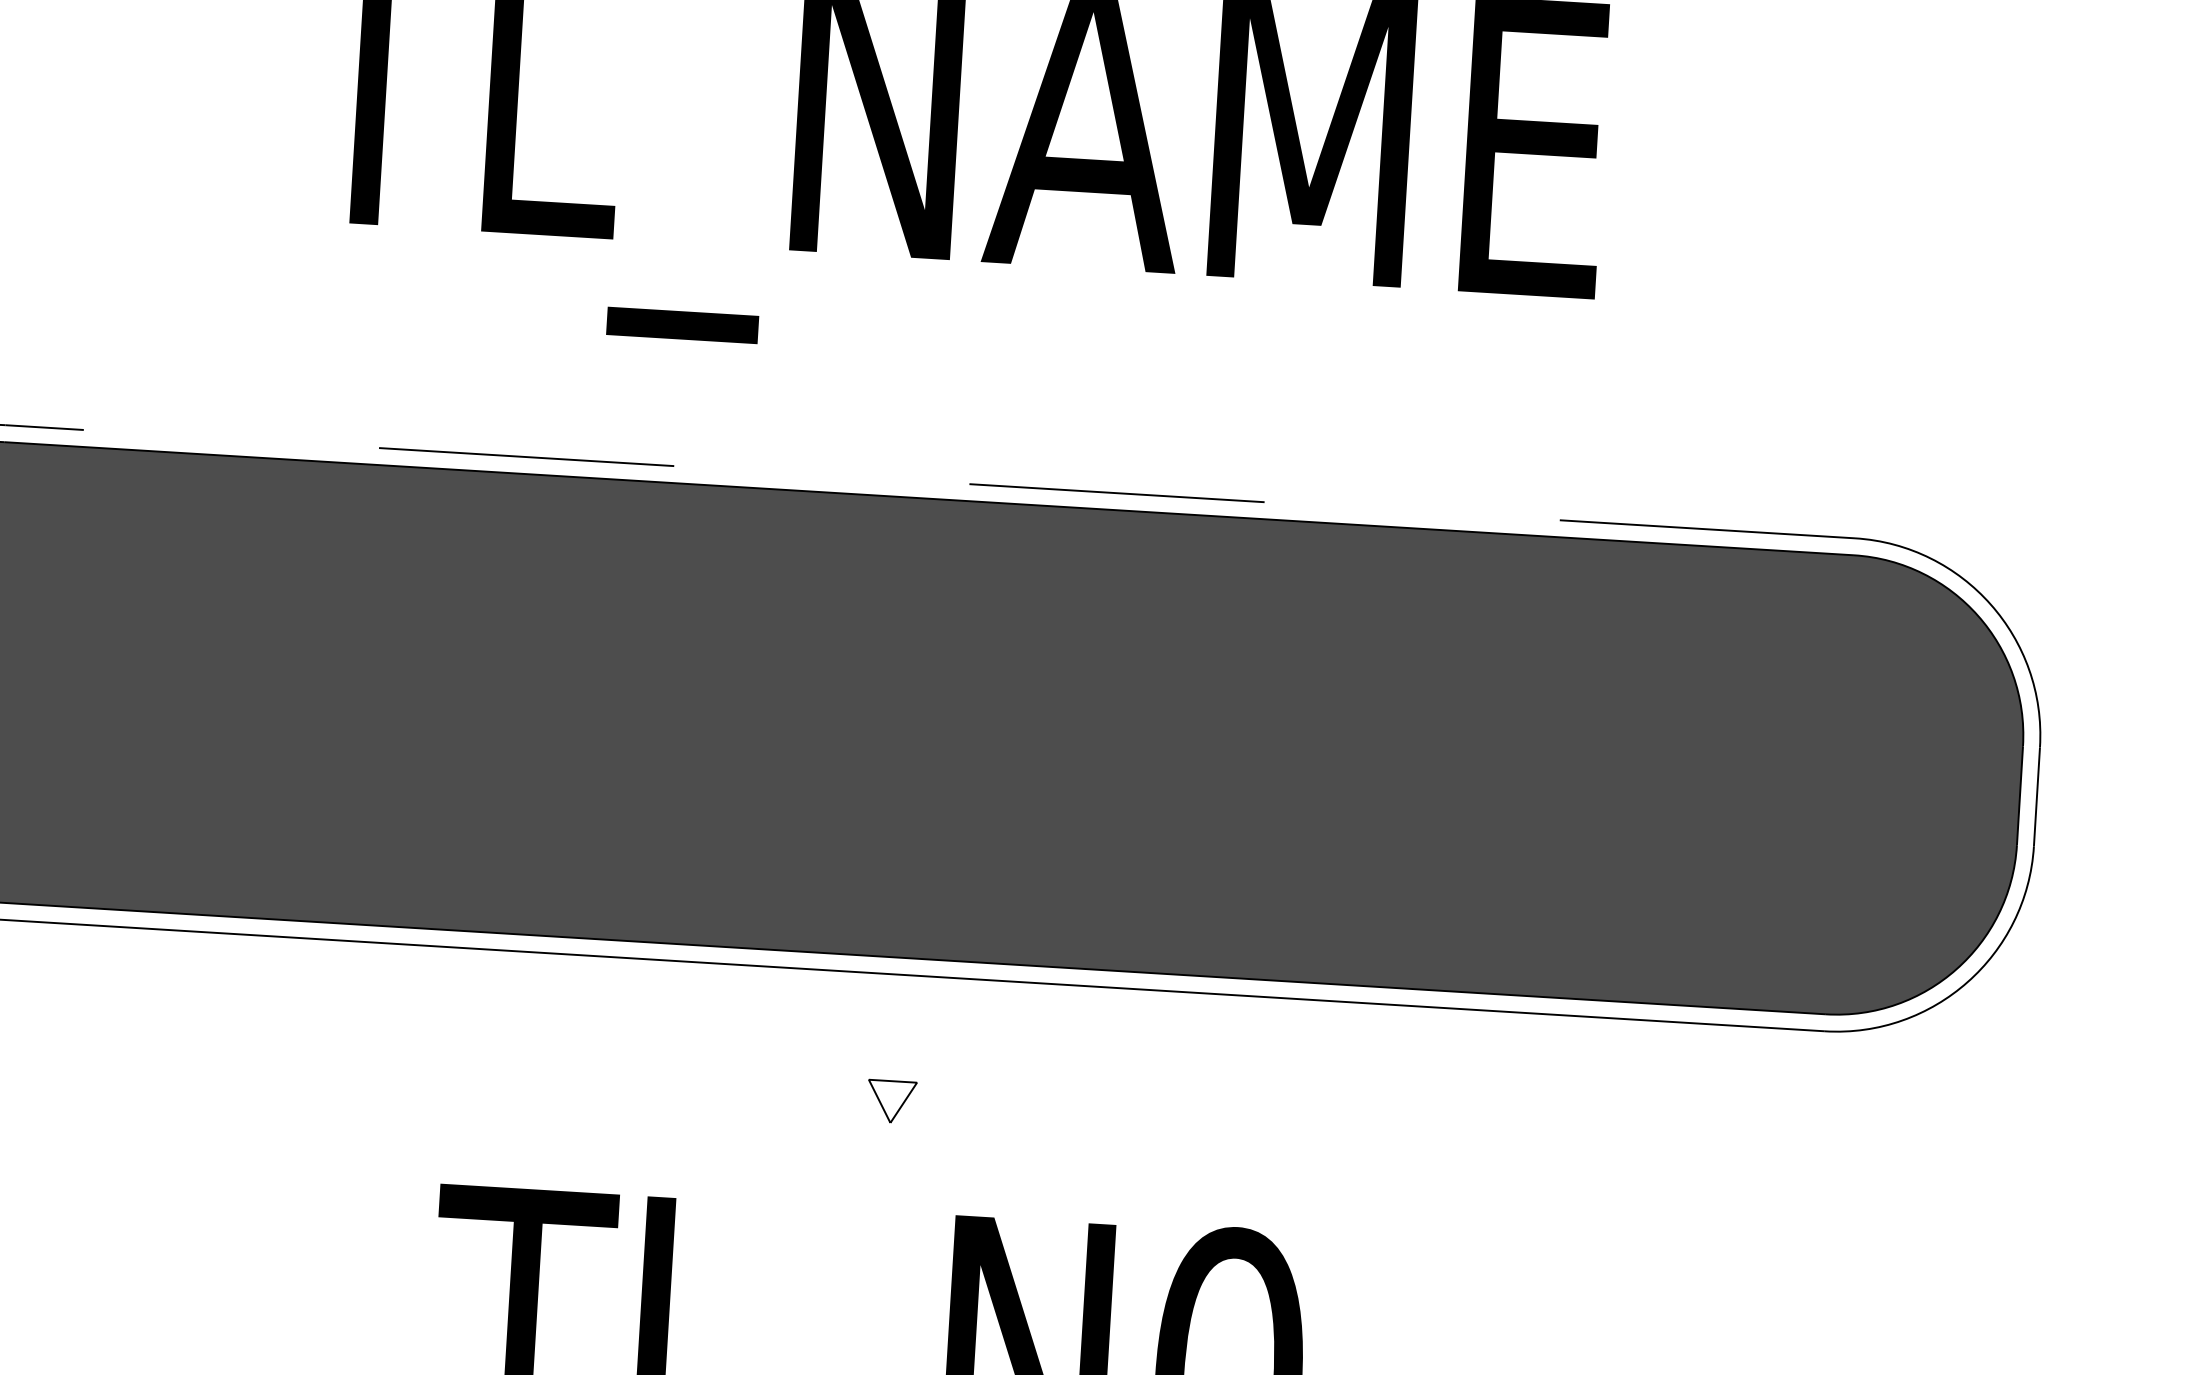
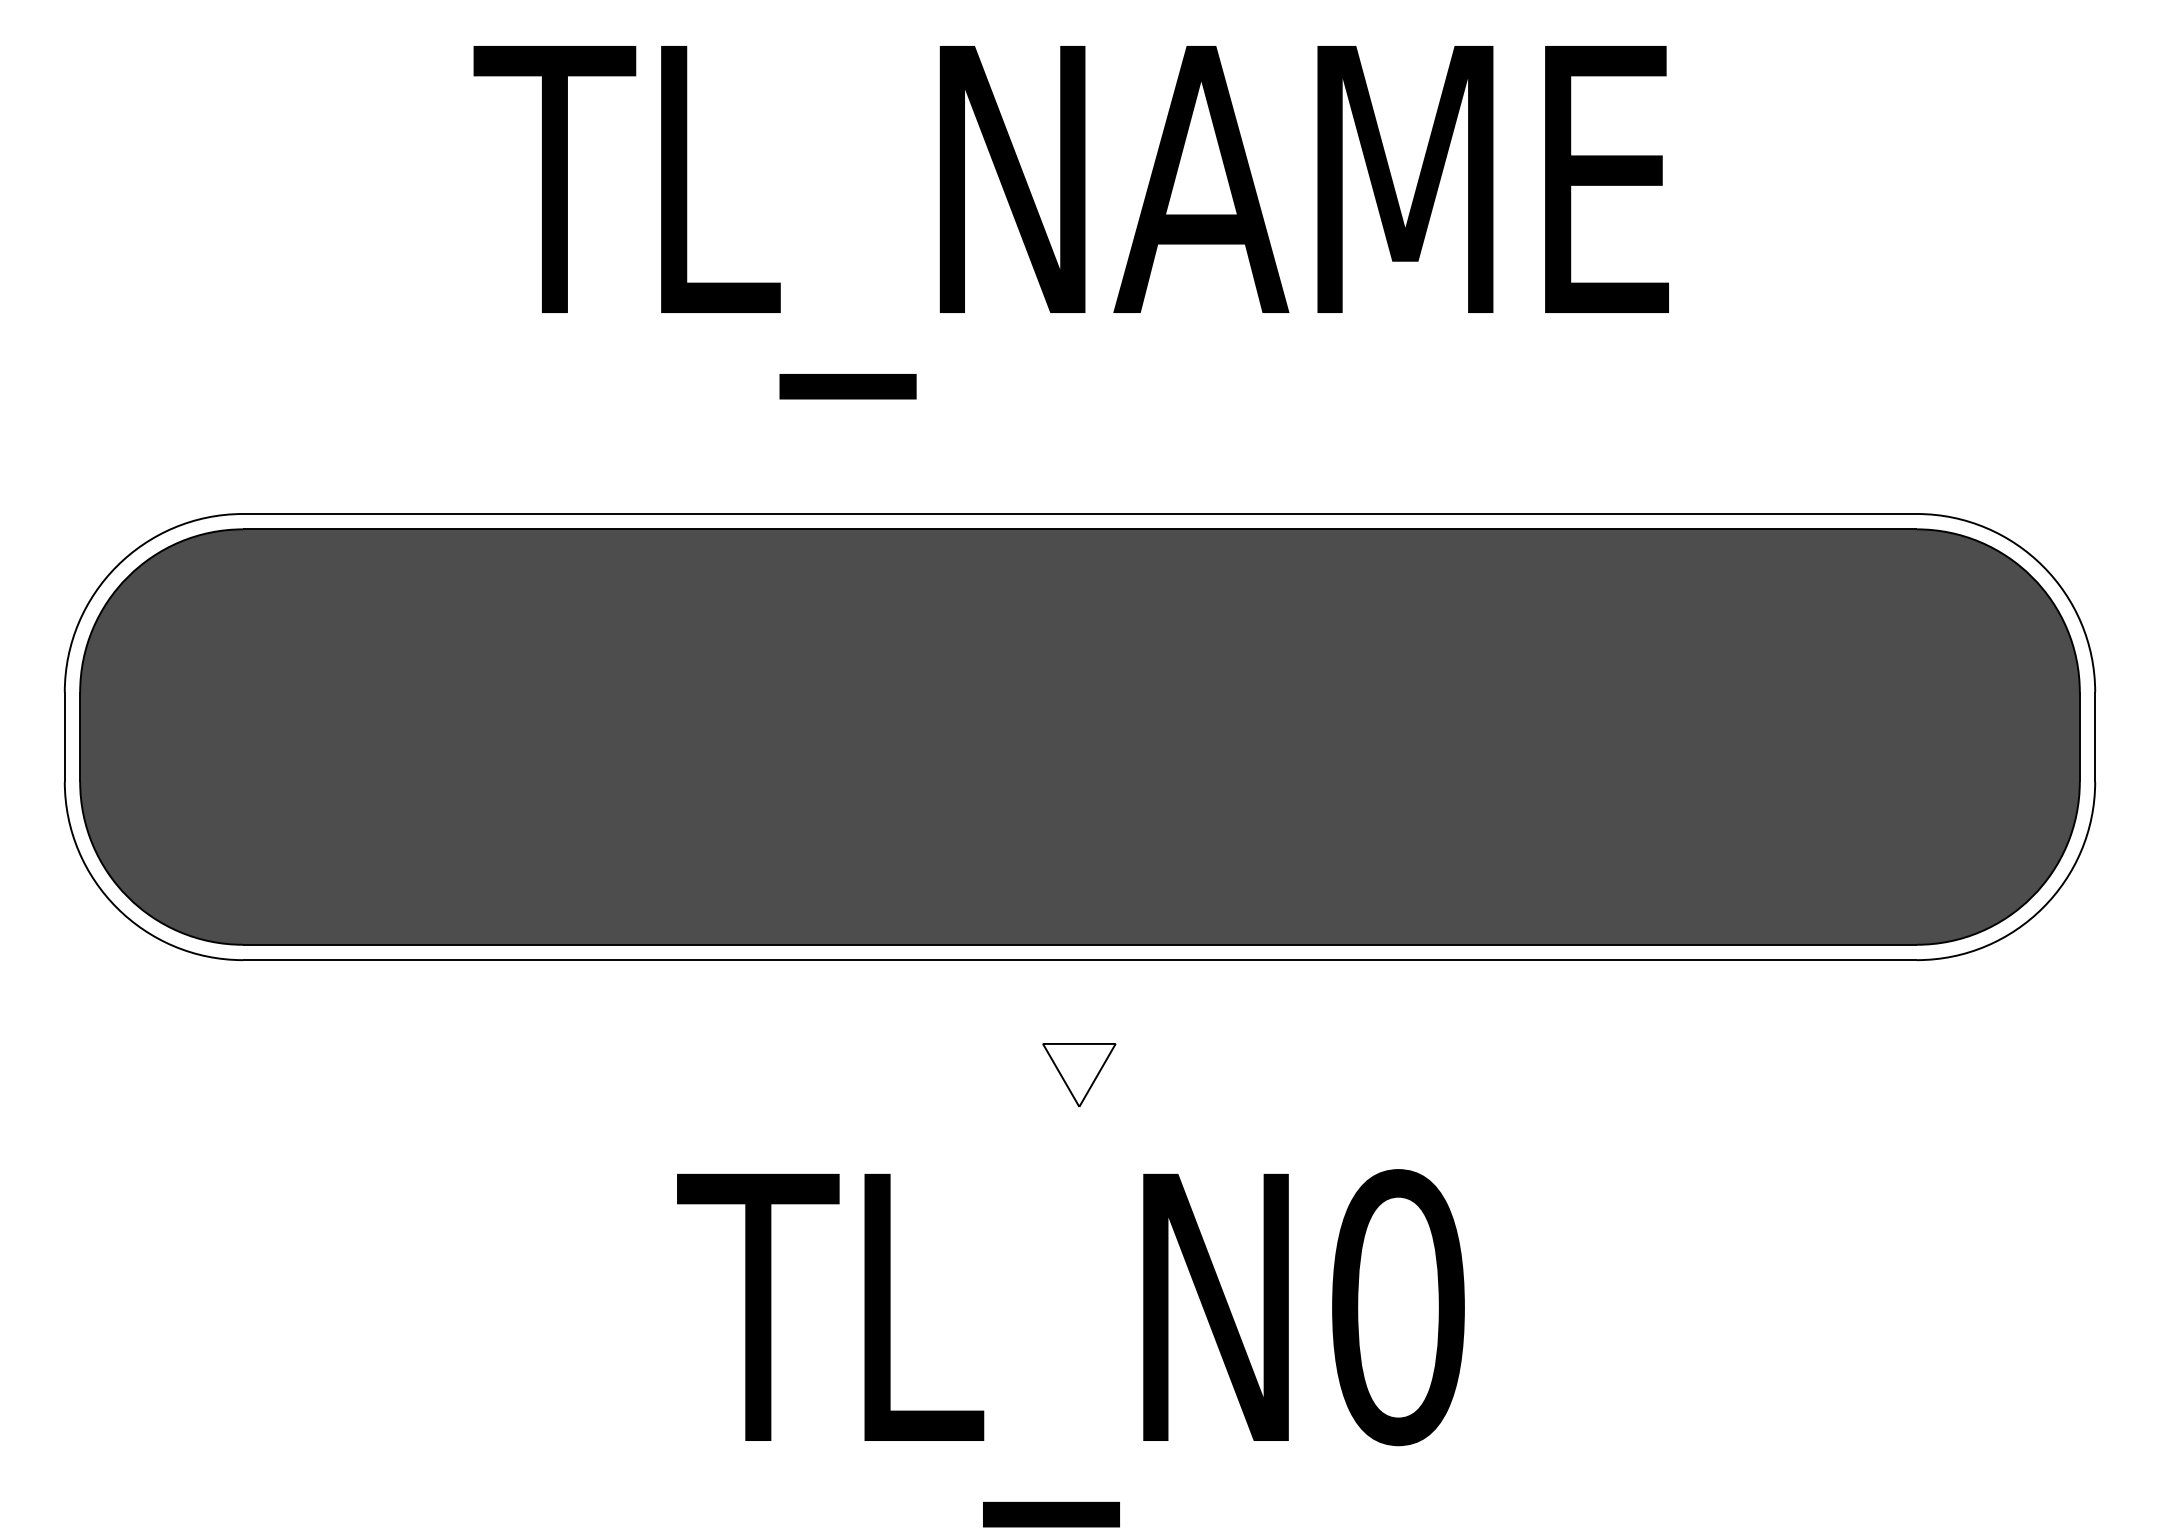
line: (930, 482) -> (1080, 514), dashed -> solid
part: (891, 1102) -> (1079, 1075), size x1.67

